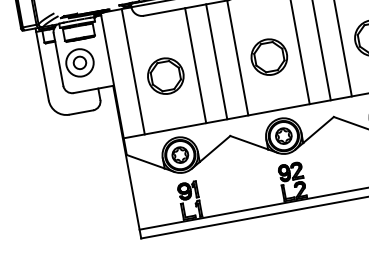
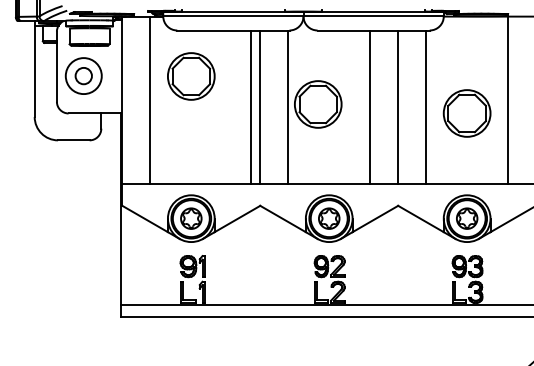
part: (269, 57) -> (318, 104), moved
line: (195, 65) -> (251, 106), moved
part: (165, 76) -> (191, 76), moved

